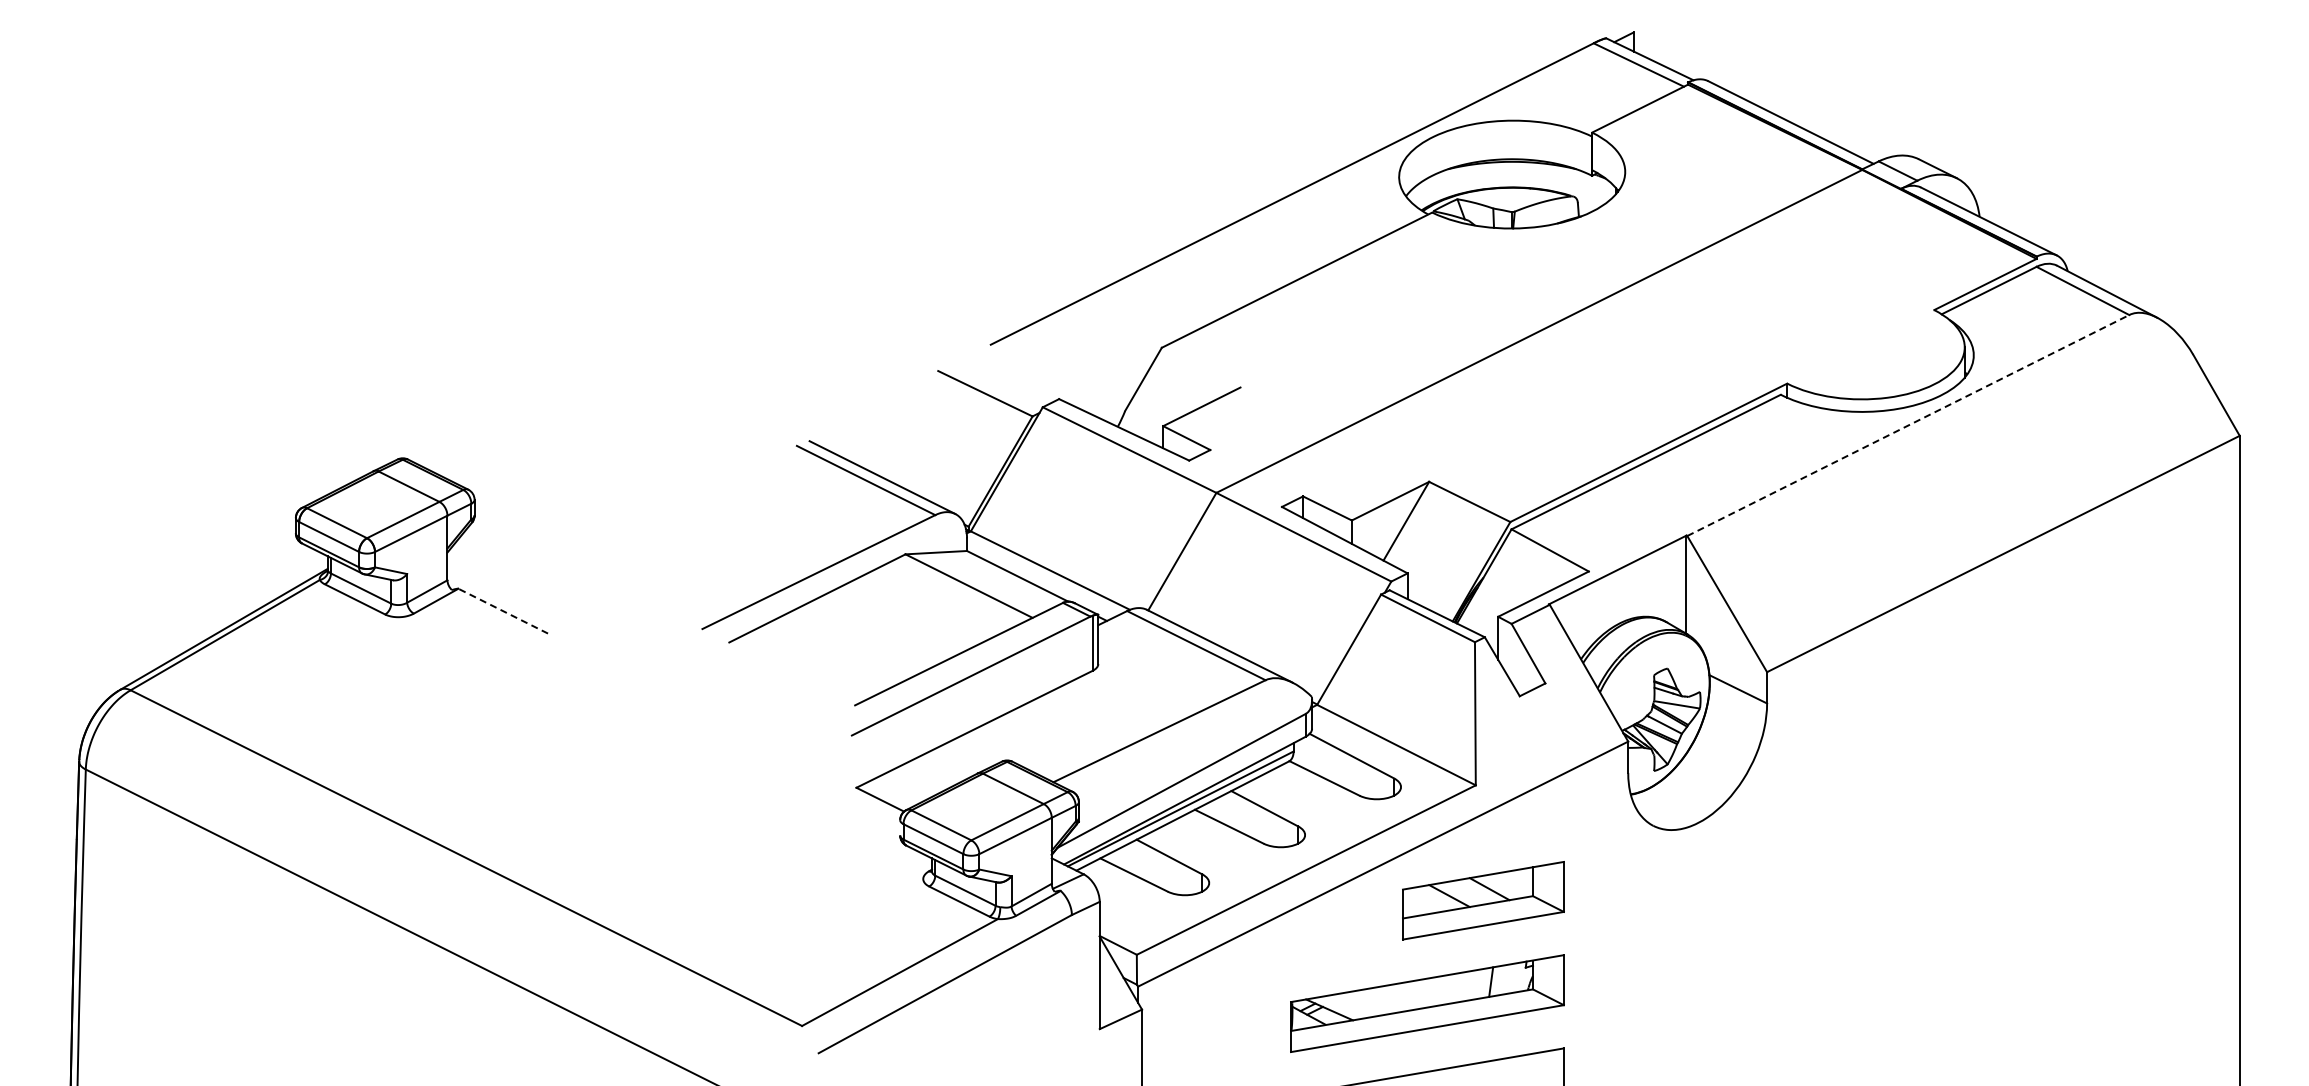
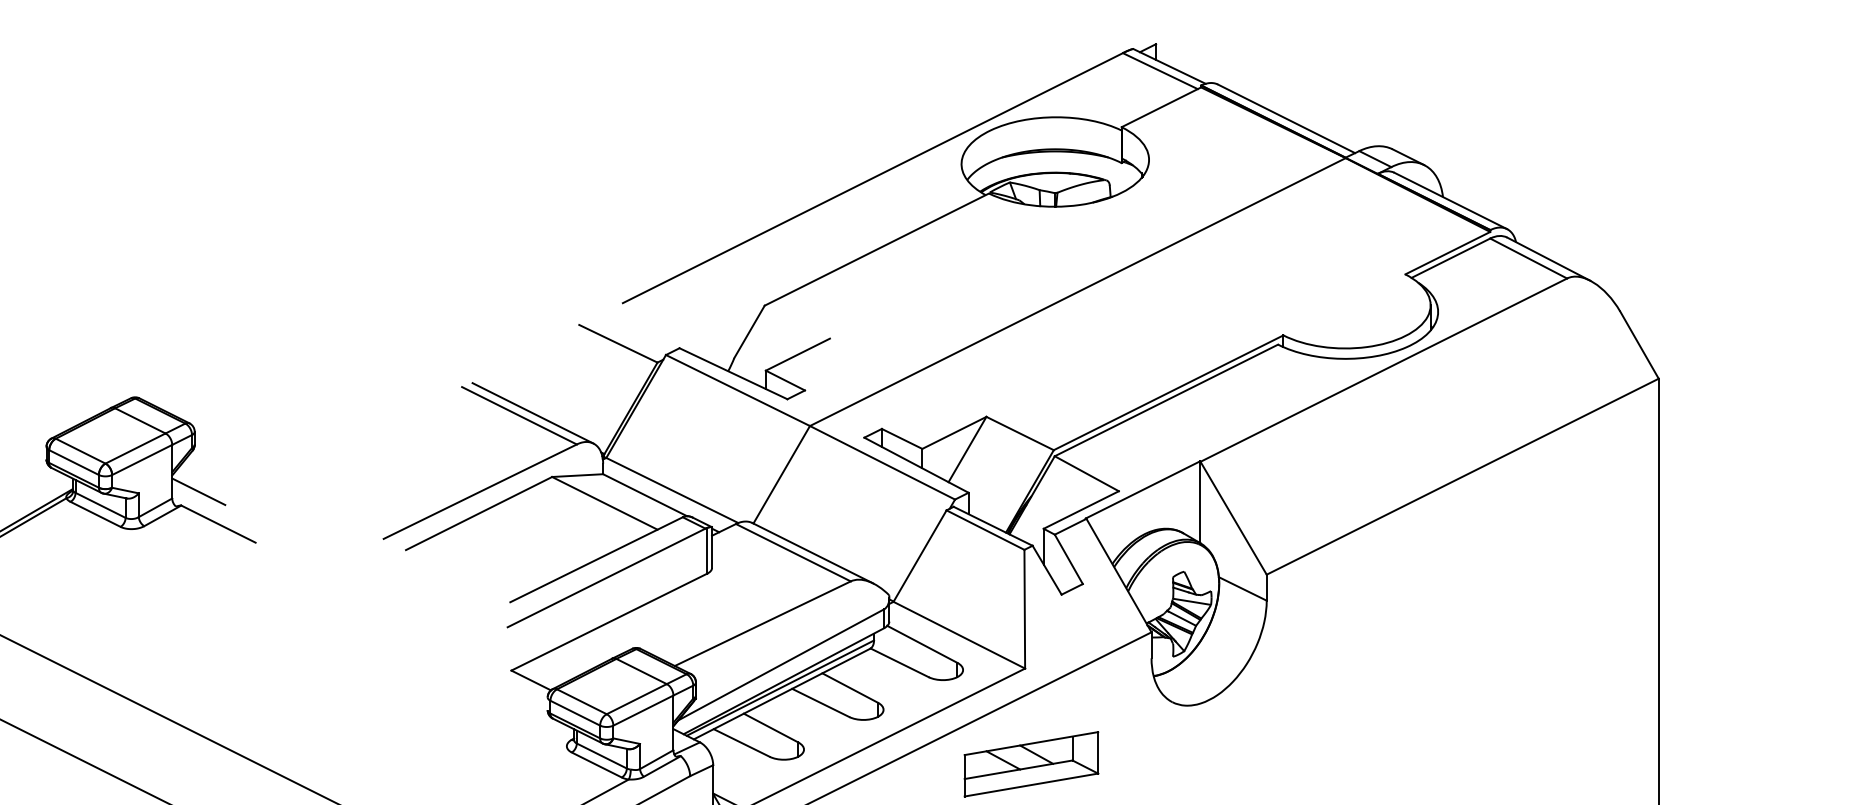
line: (1908, 425) -> (1384, 370), dashed -> solid
line: (479, 572) -> (198, 492), added
line: (502, 610) -> (217, 523), dashed -> solid

